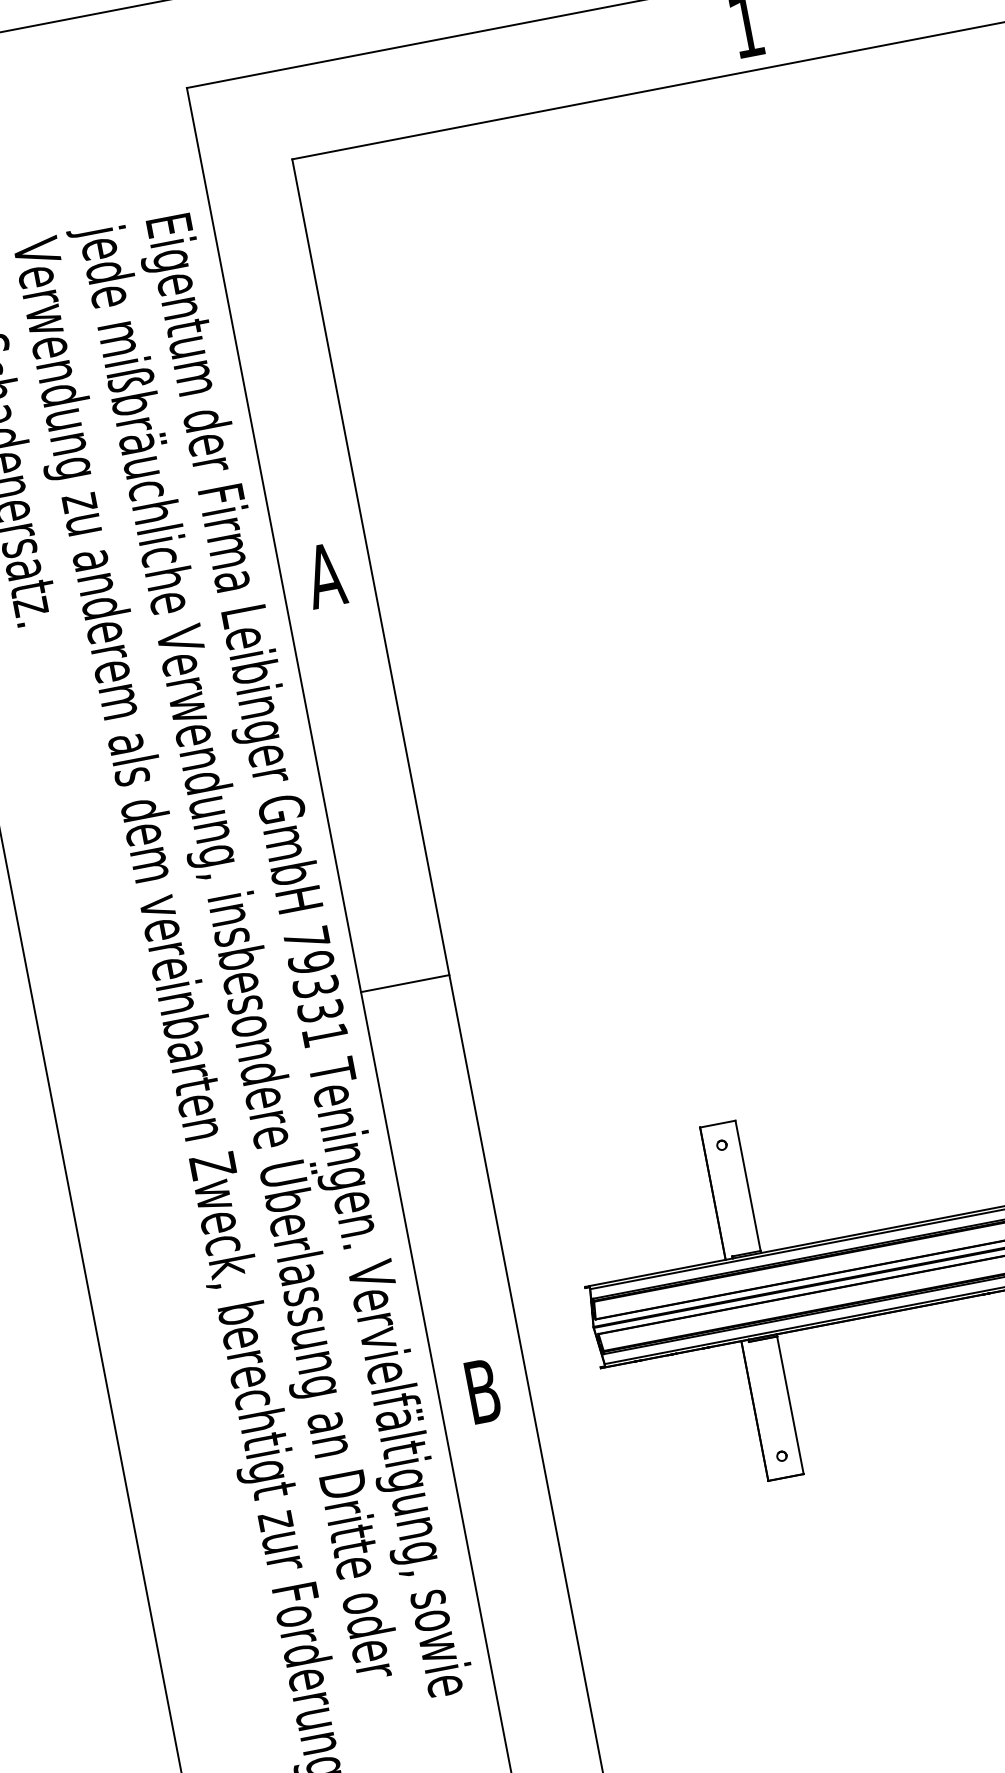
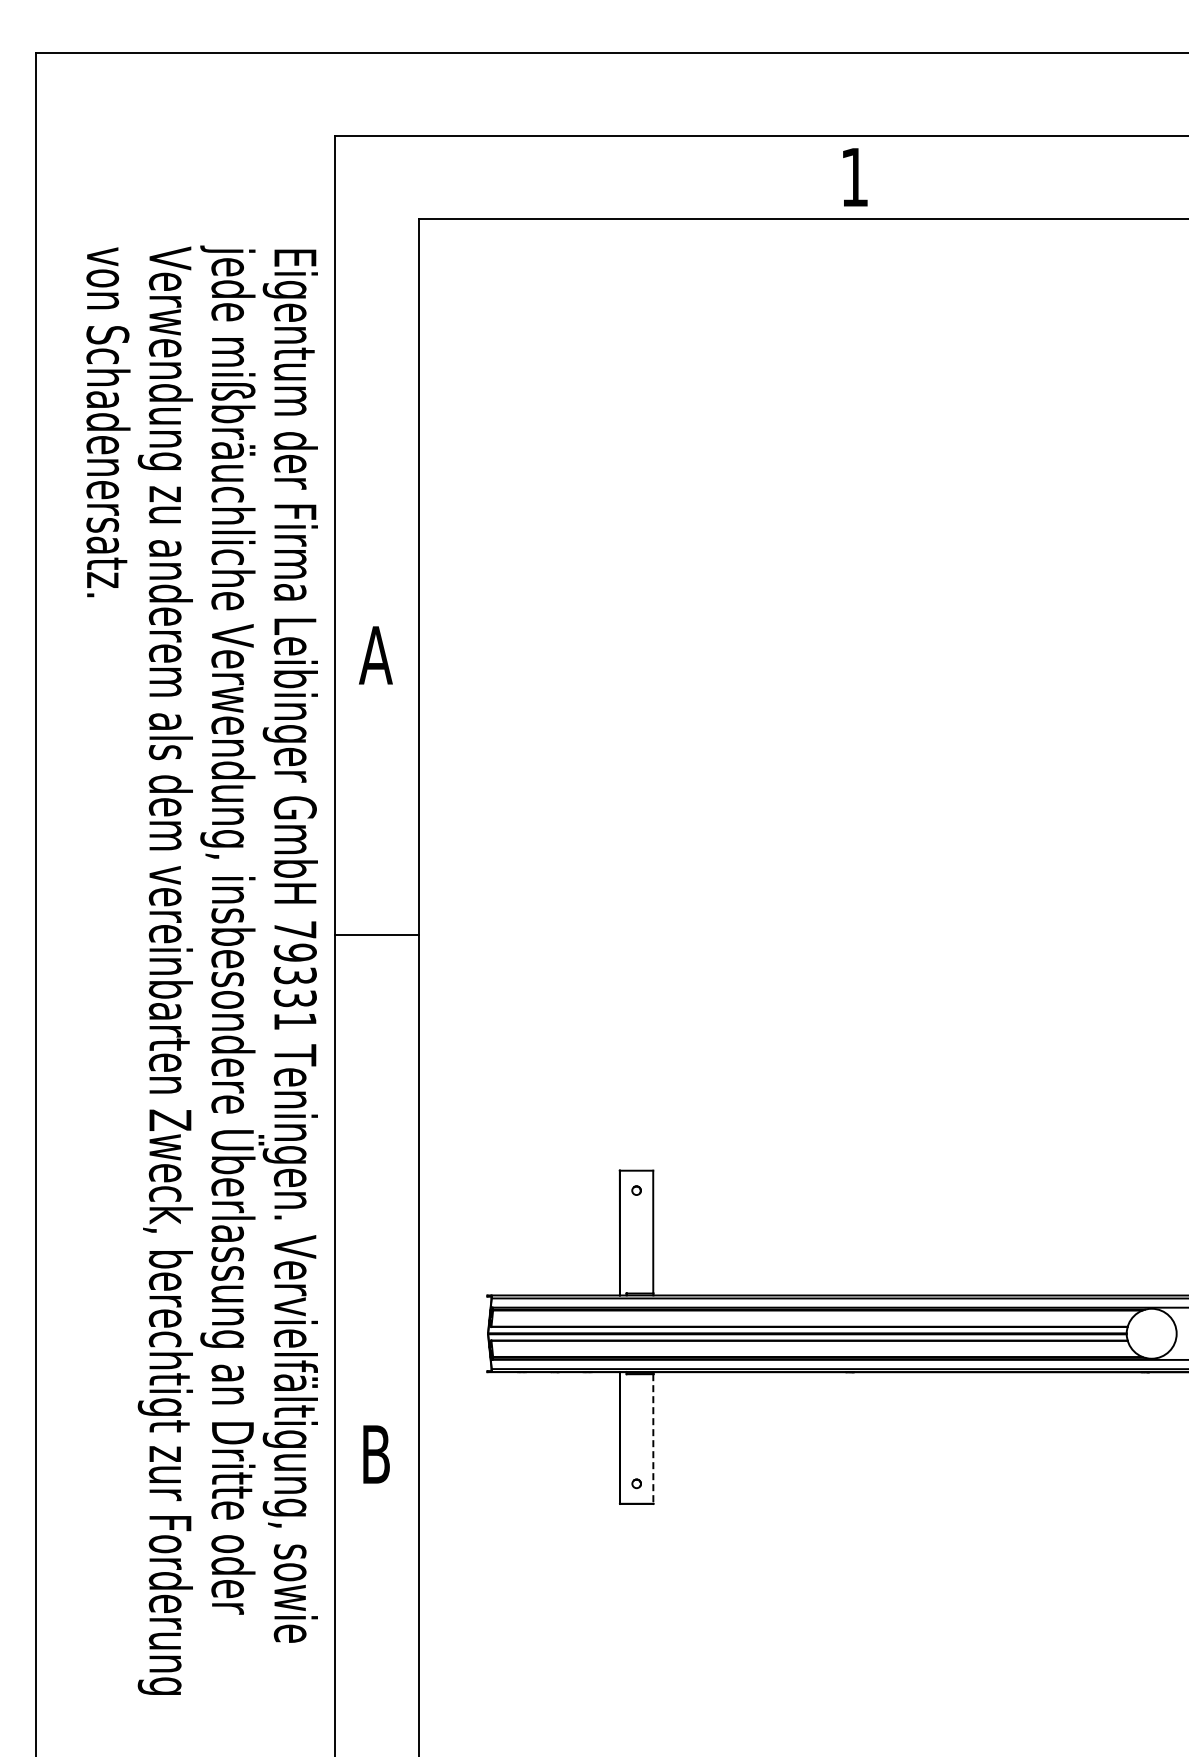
text: (325, 575) -> (375, 655), moved
line: (404, 983) -> (376, 935), moved
text: (483, 1391) -> (376, 1454), moved
line: (790, 1405) -> (653, 1439), solid -> dashed

